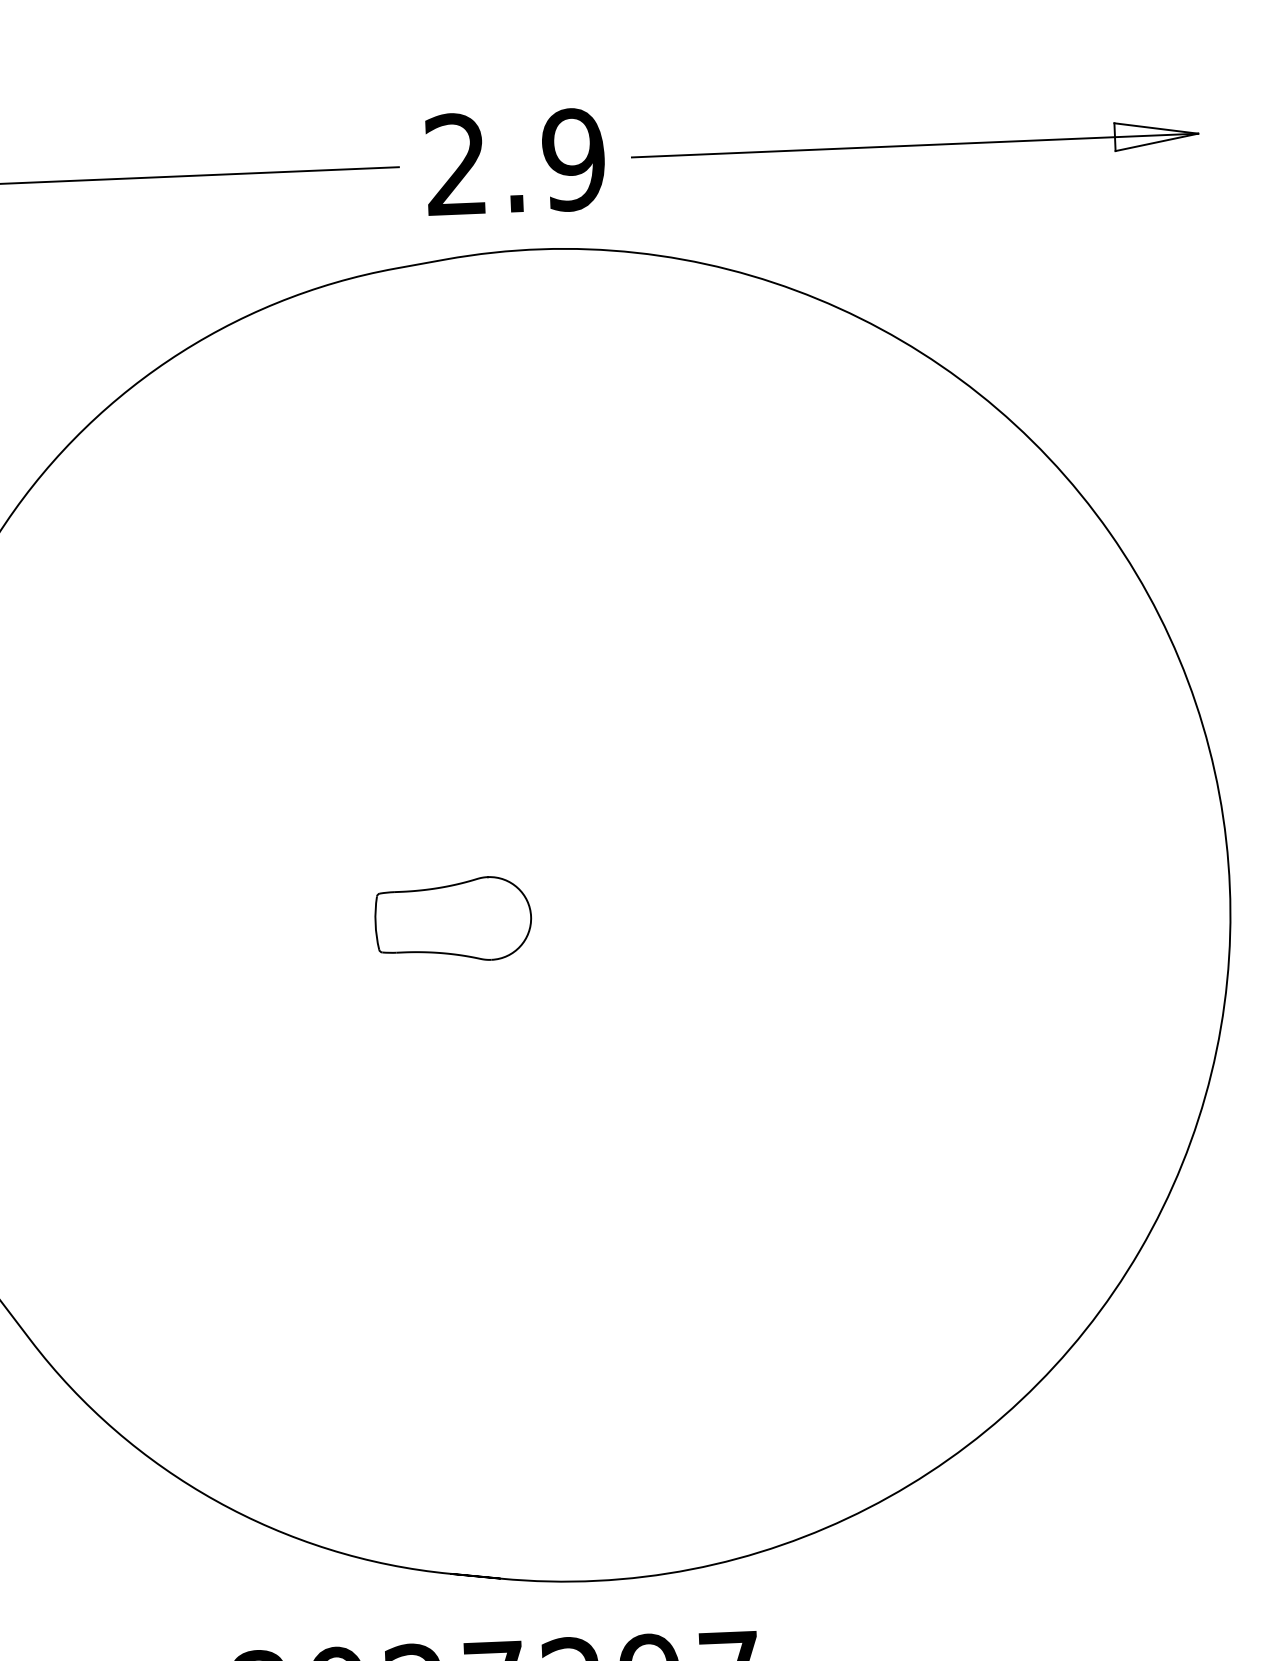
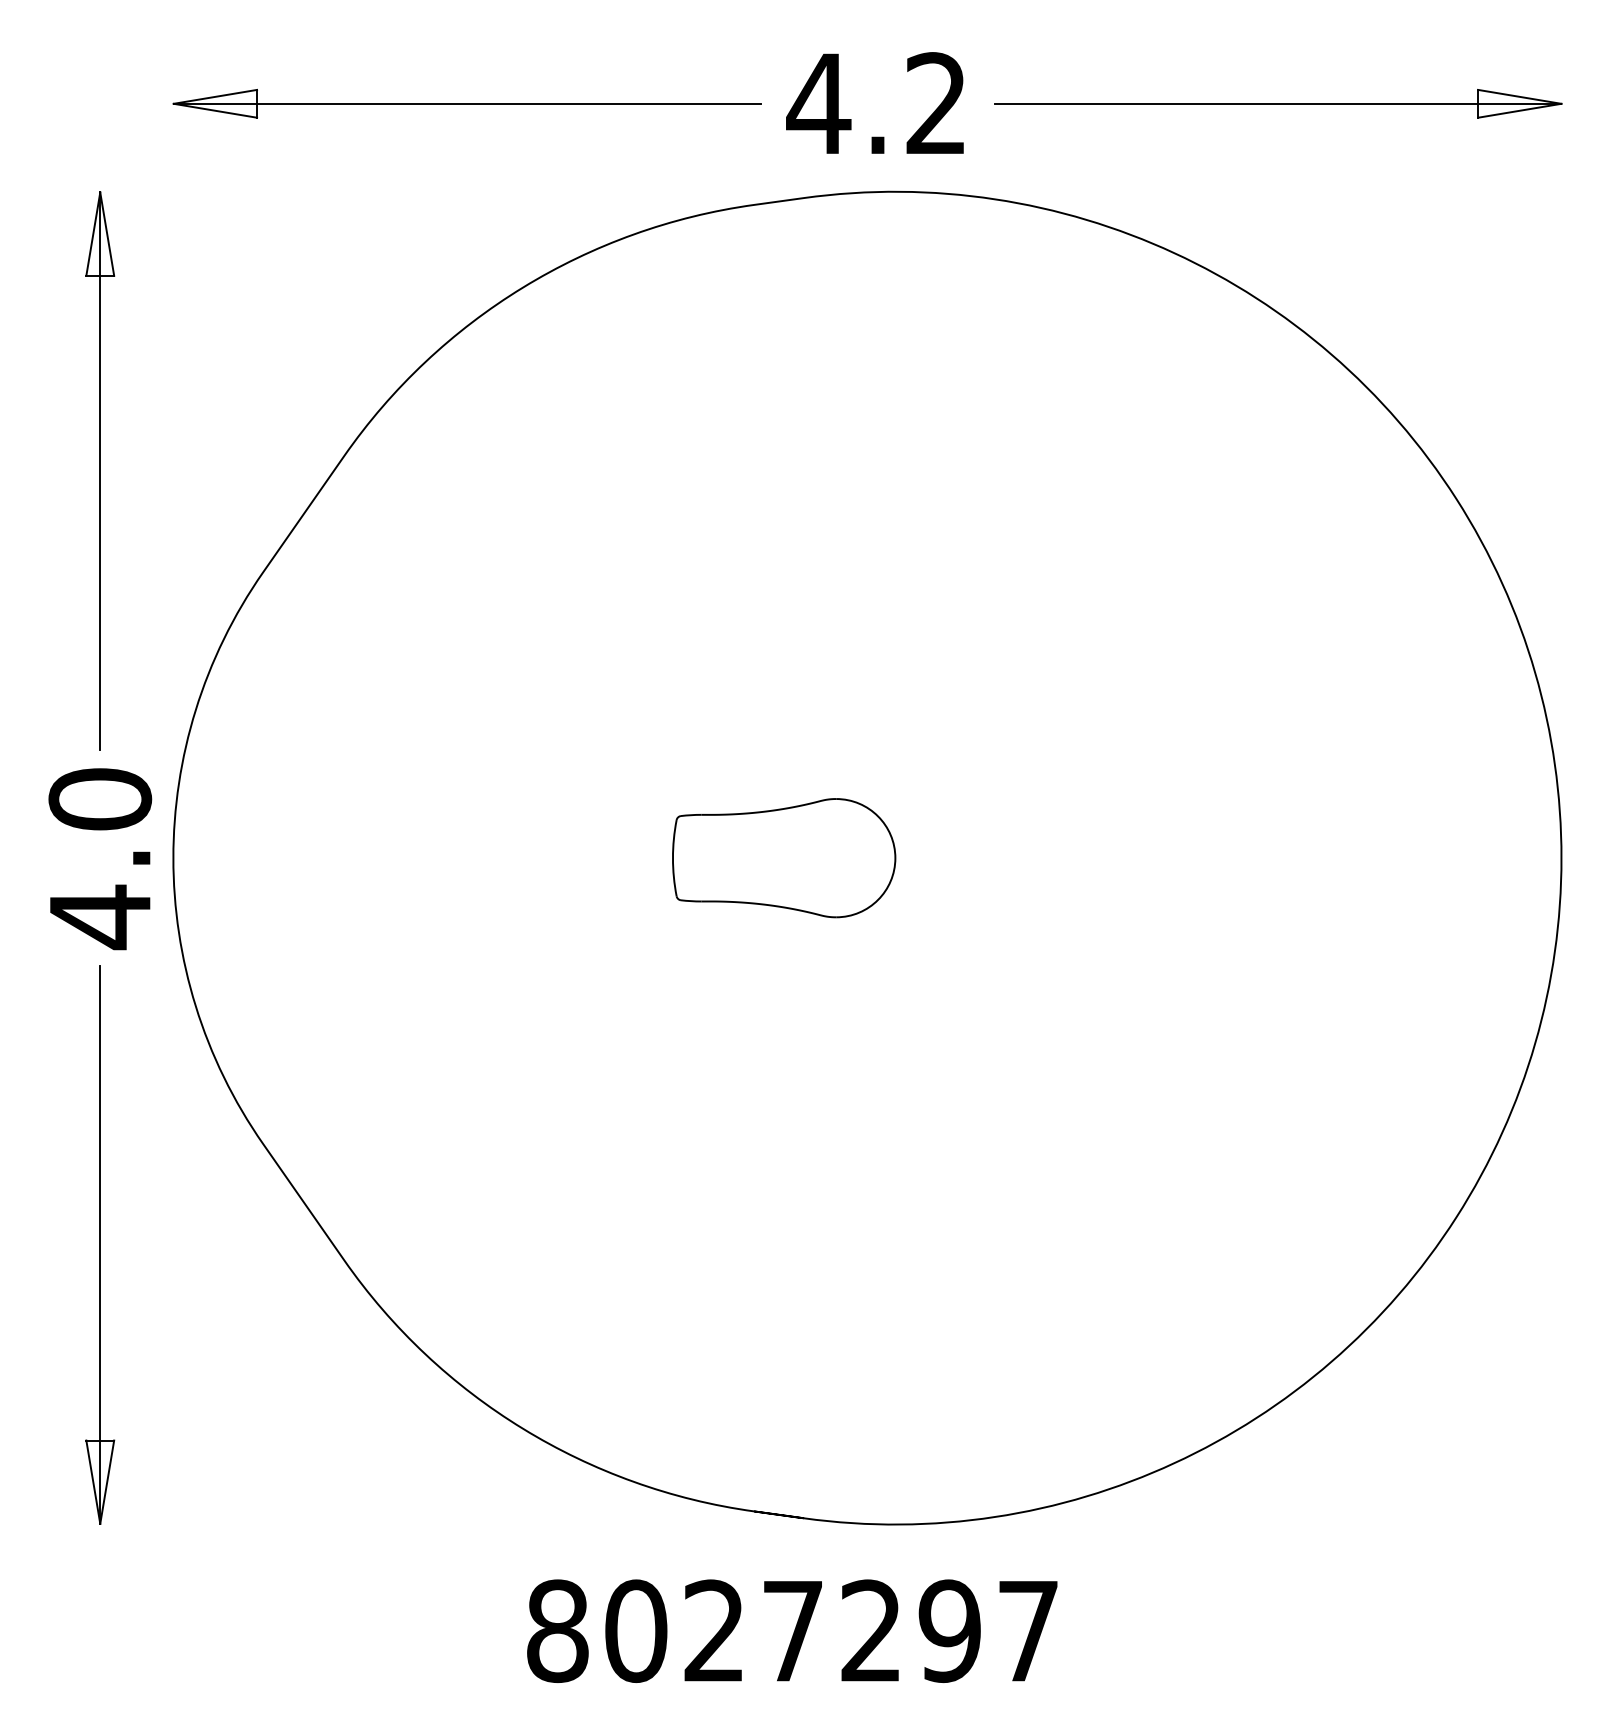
text: (513, 162) -> (876, 103), 2.9 -> 4.2
part: (453, 920) -> (784, 858), size x1.43

